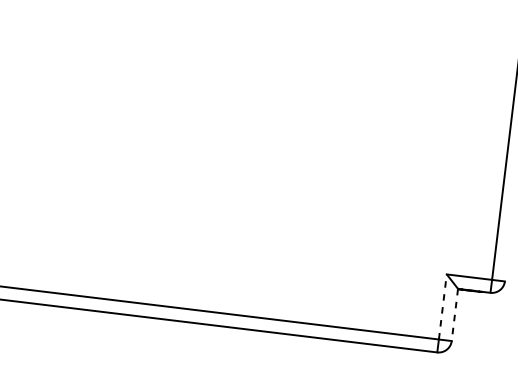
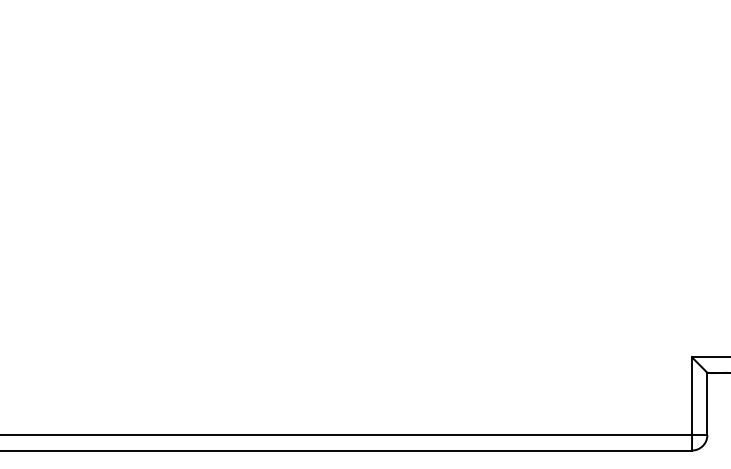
line: (443, 307) -> (692, 396), dashed -> solid
line: (454, 315) -> (707, 404), dashed -> solid

